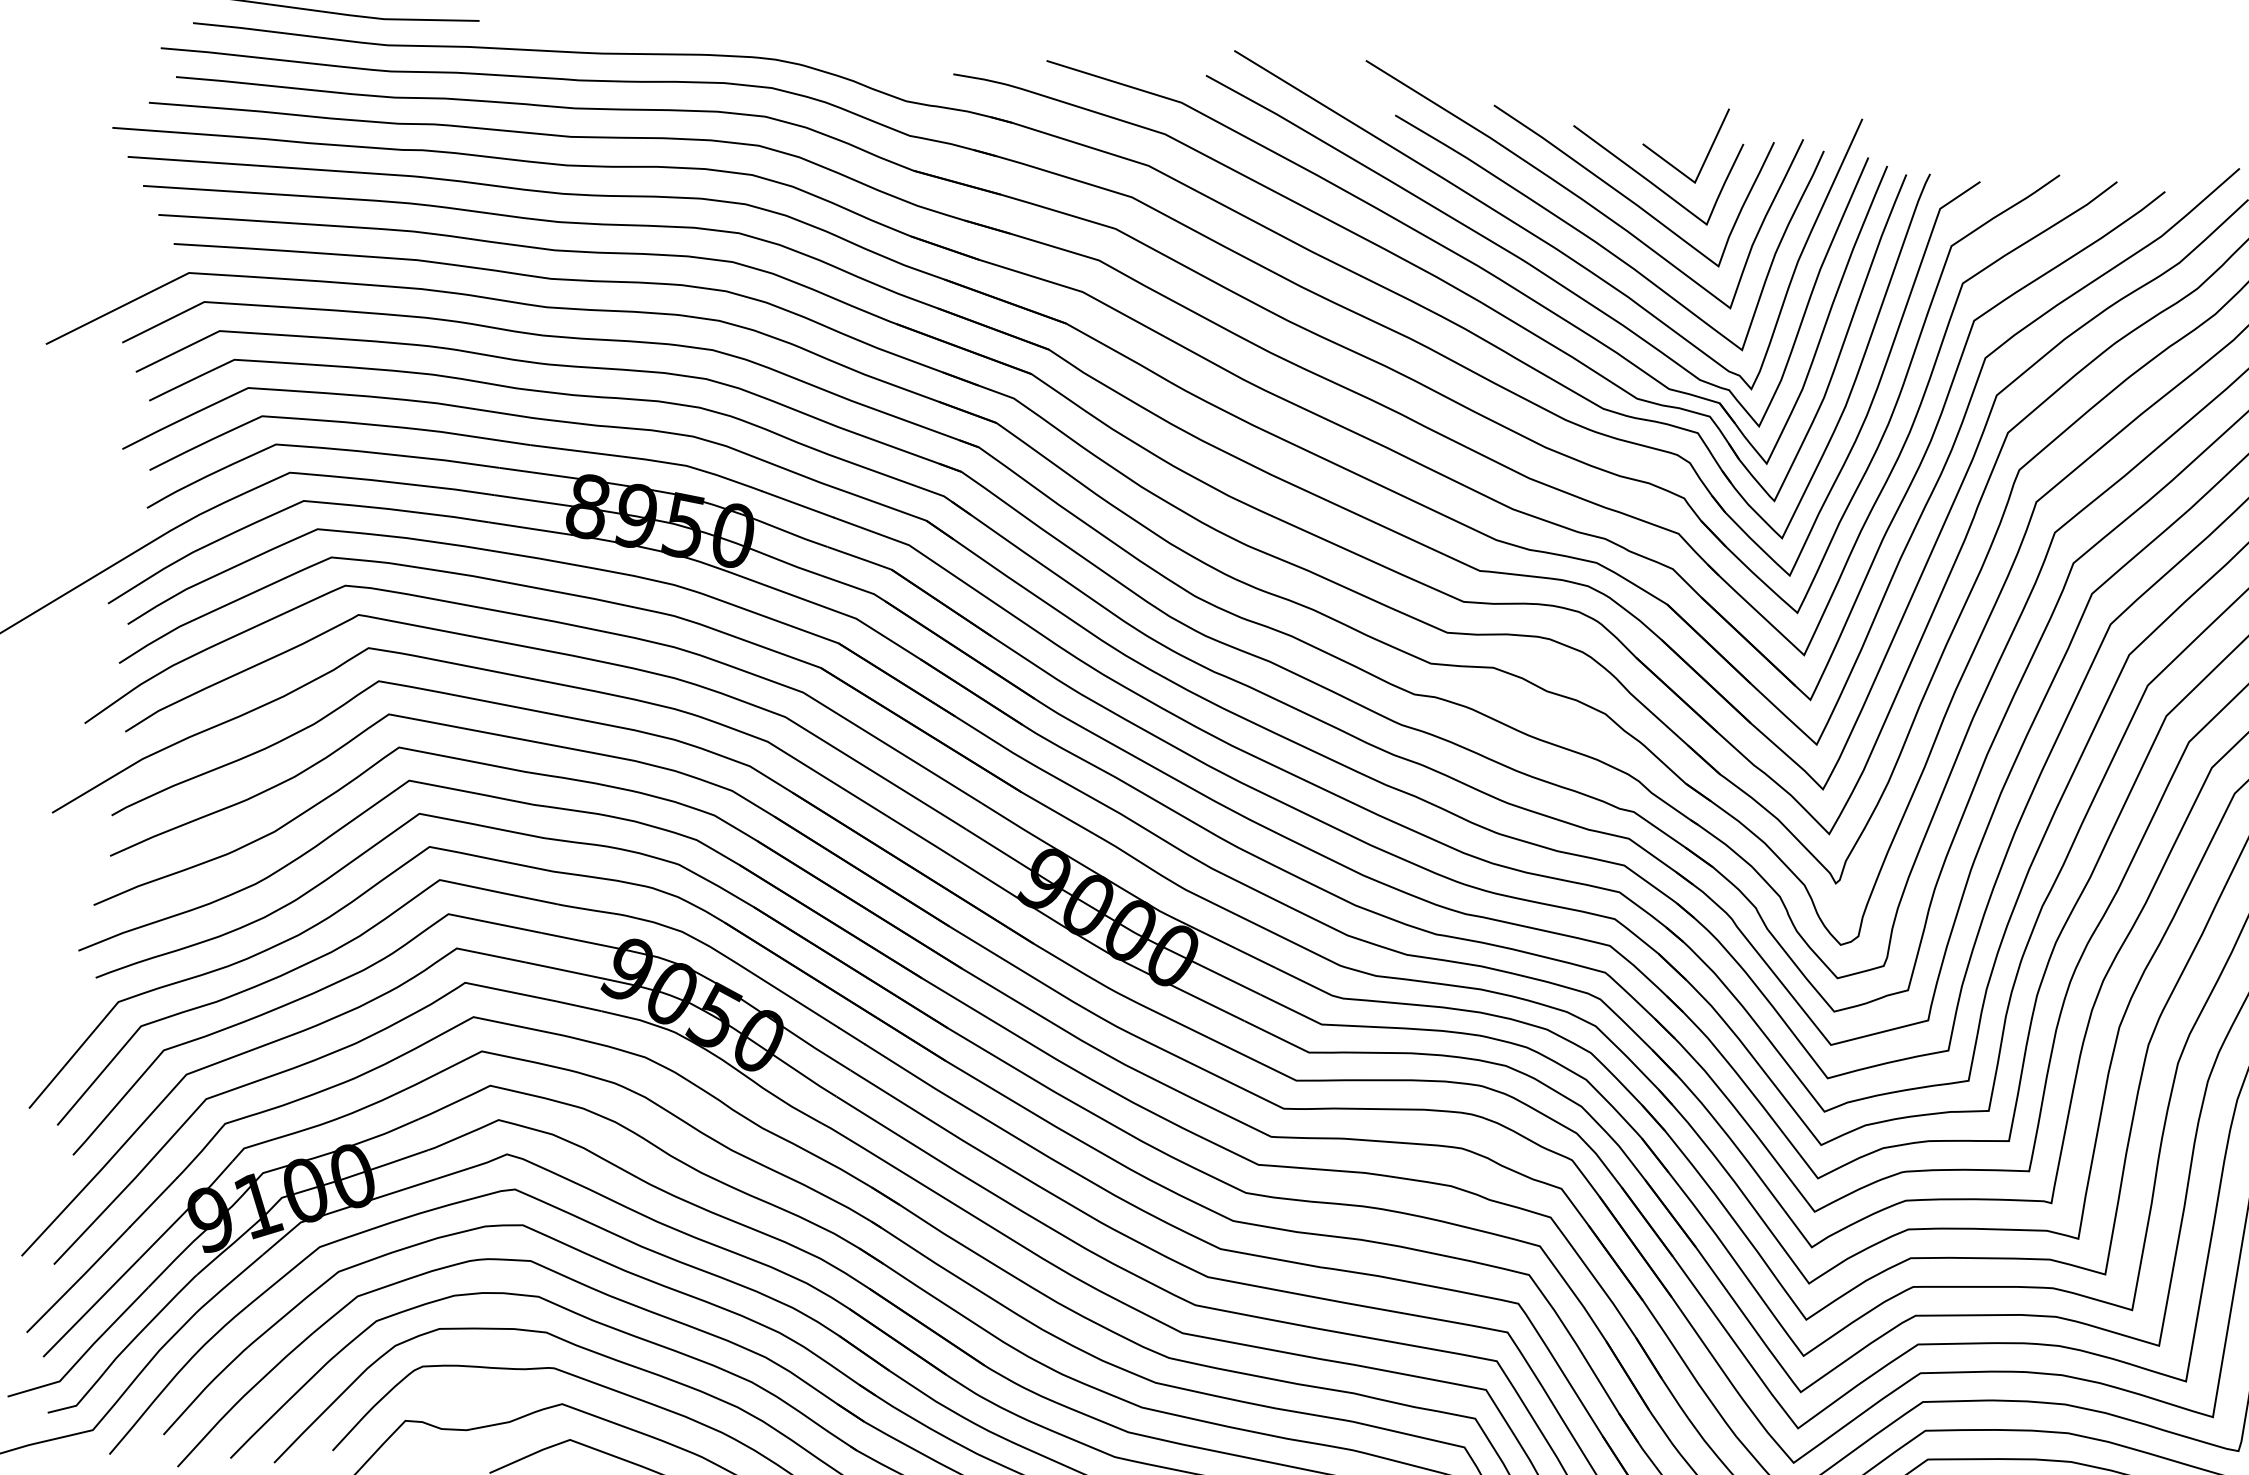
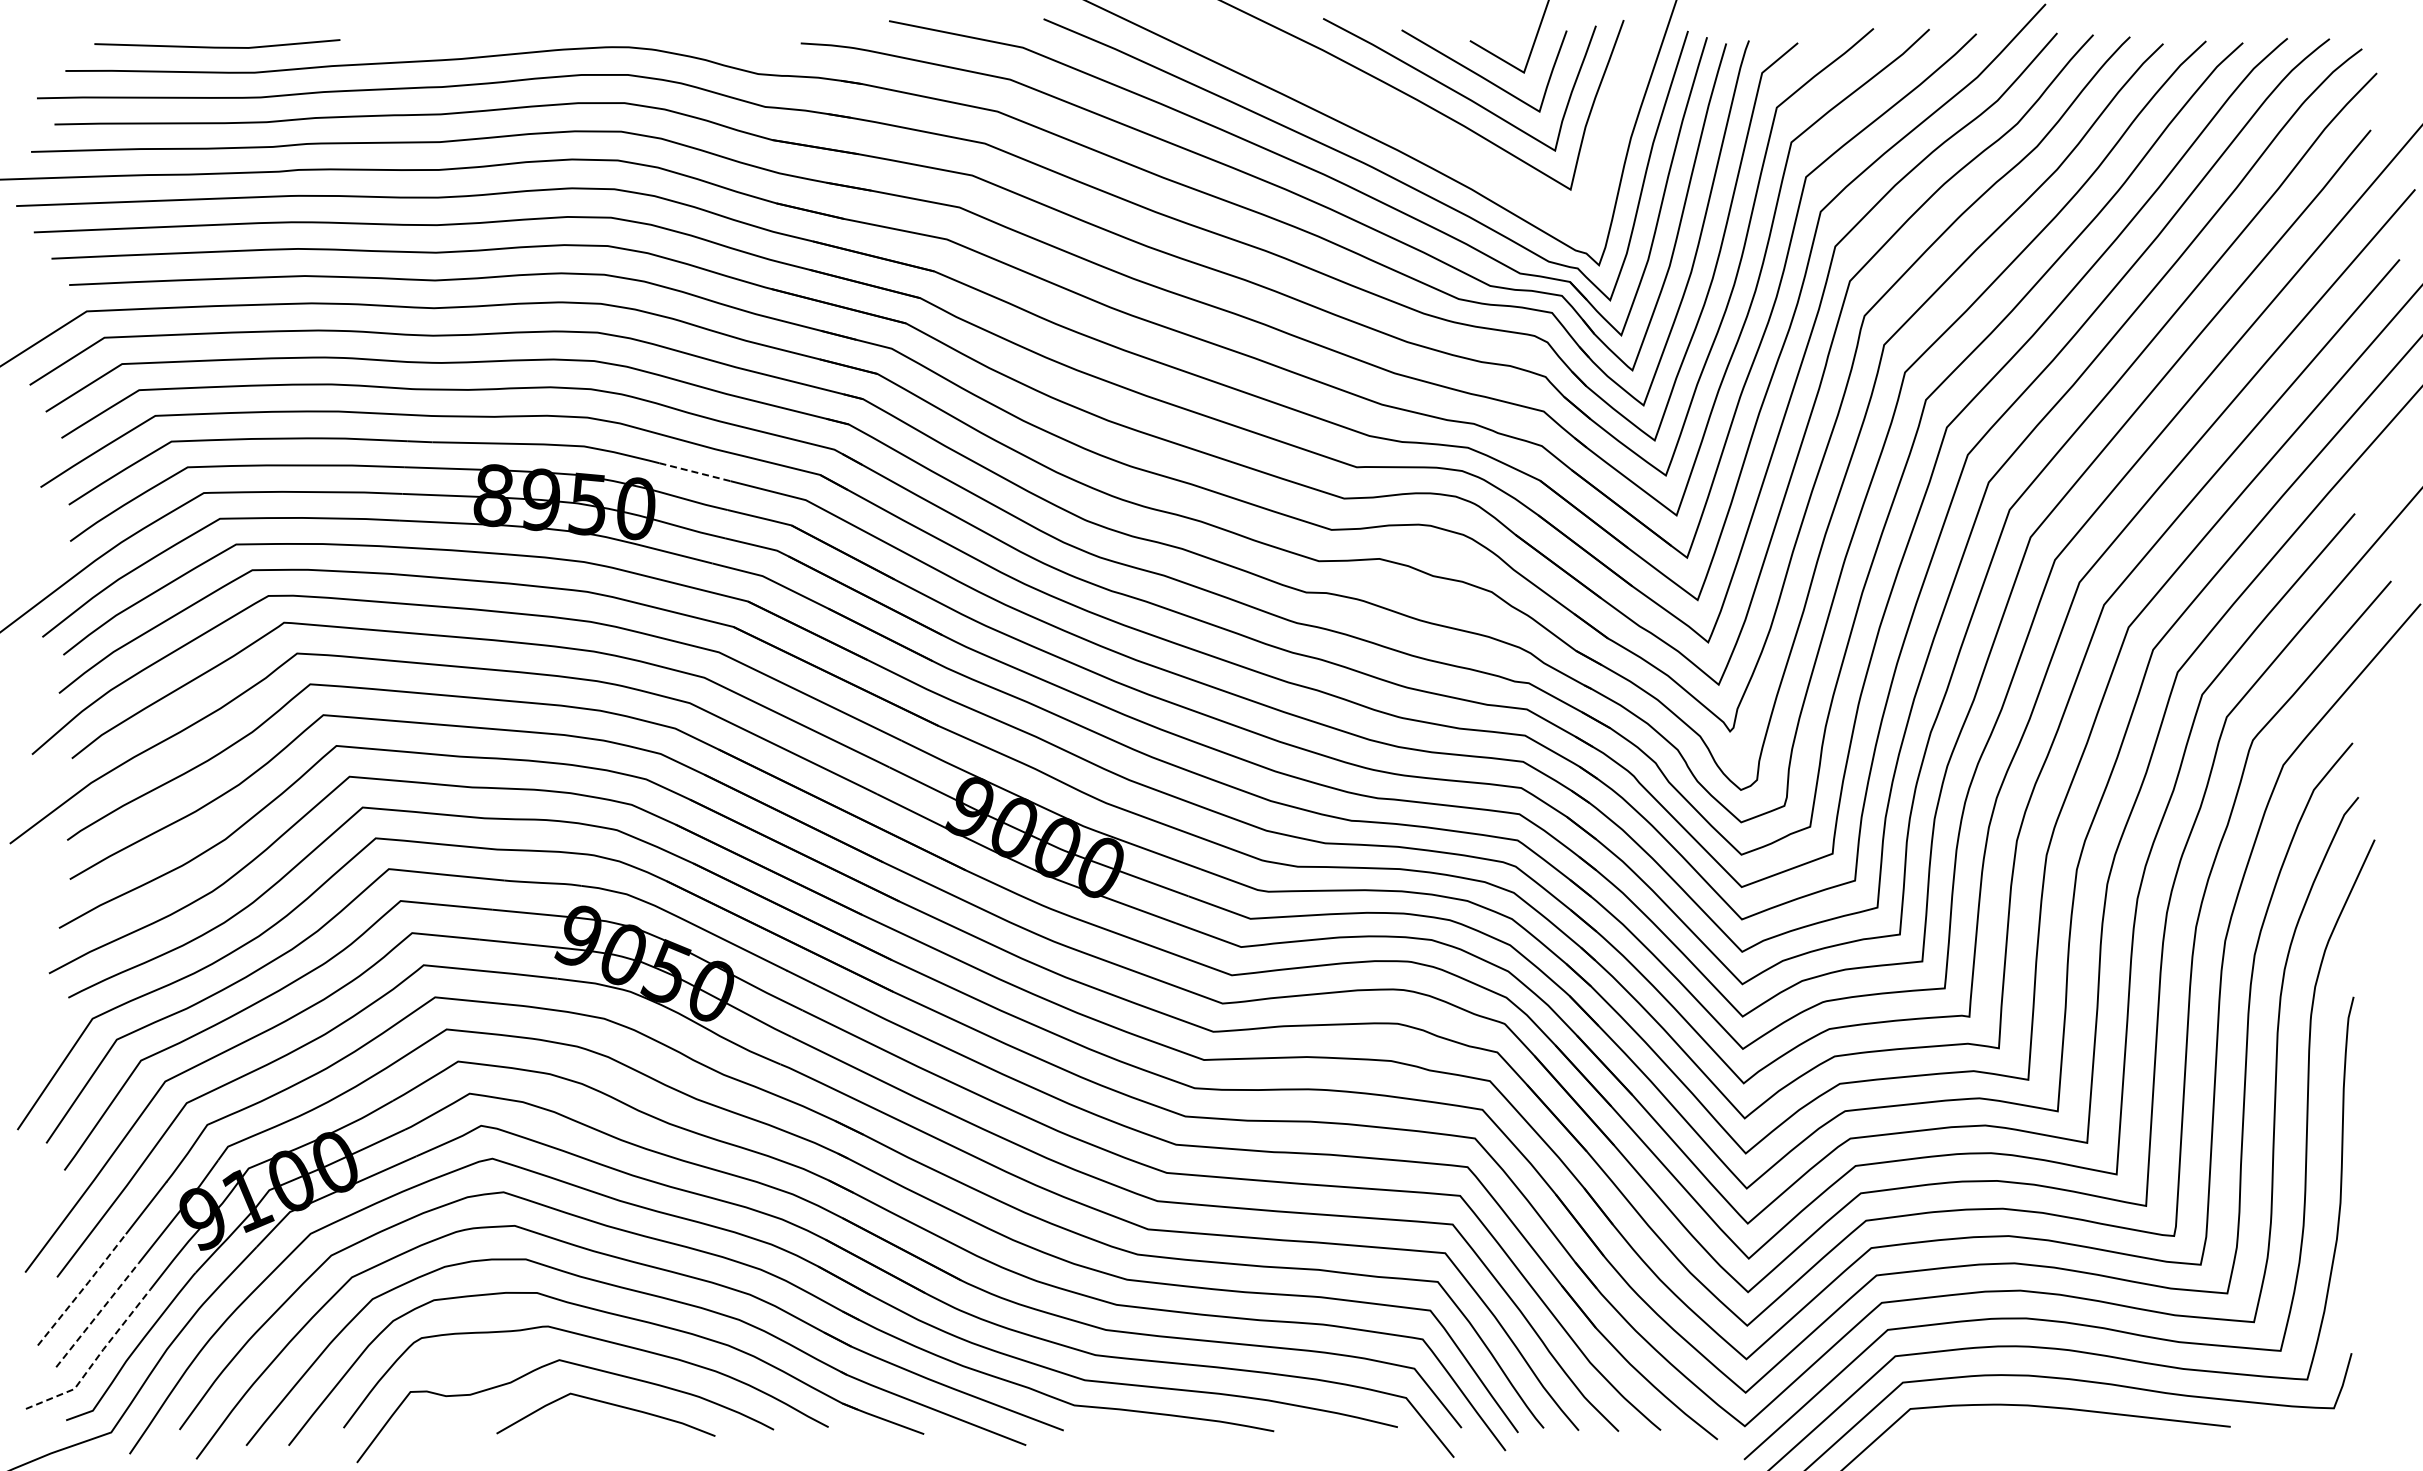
curve: (1593, 239) -> (1432, 137), removed
line: (797, 504) -> (694, 472), solid -> dashed
line: (79, 1279) -> (83, 1289), solid -> dashed
line: (91, 1308) -> (97, 1315), solid -> dashed
line: (84, 1353) -> (95, 1359), solid -> dashed

